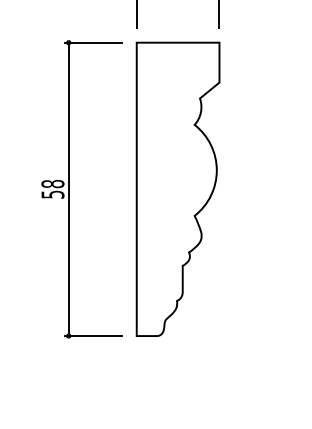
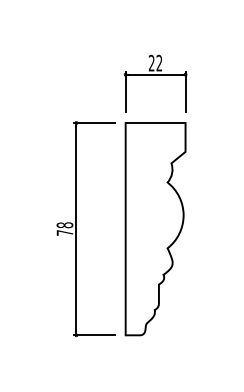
text: (52, 194) -> (64, 232), 58 -> 78

